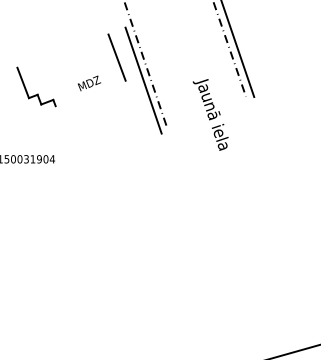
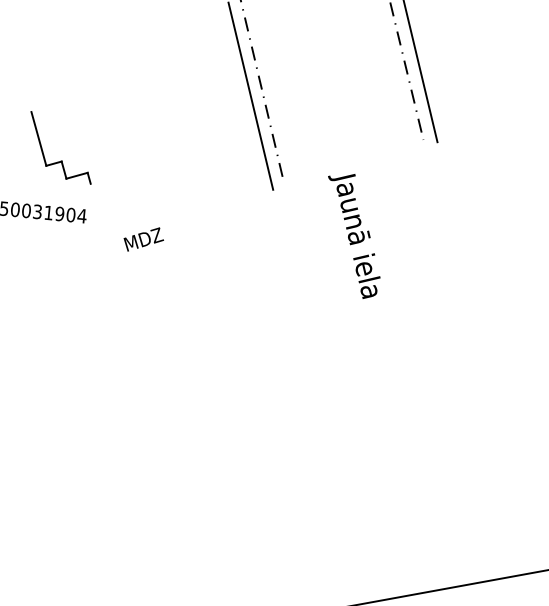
line: (116, 57) -> (208, 52), removed
text: (89, 83) -> (143, 239), moved
part: (37, 93) -> (61, 159), moved
text: (210, 114) -> (353, 235), moved

